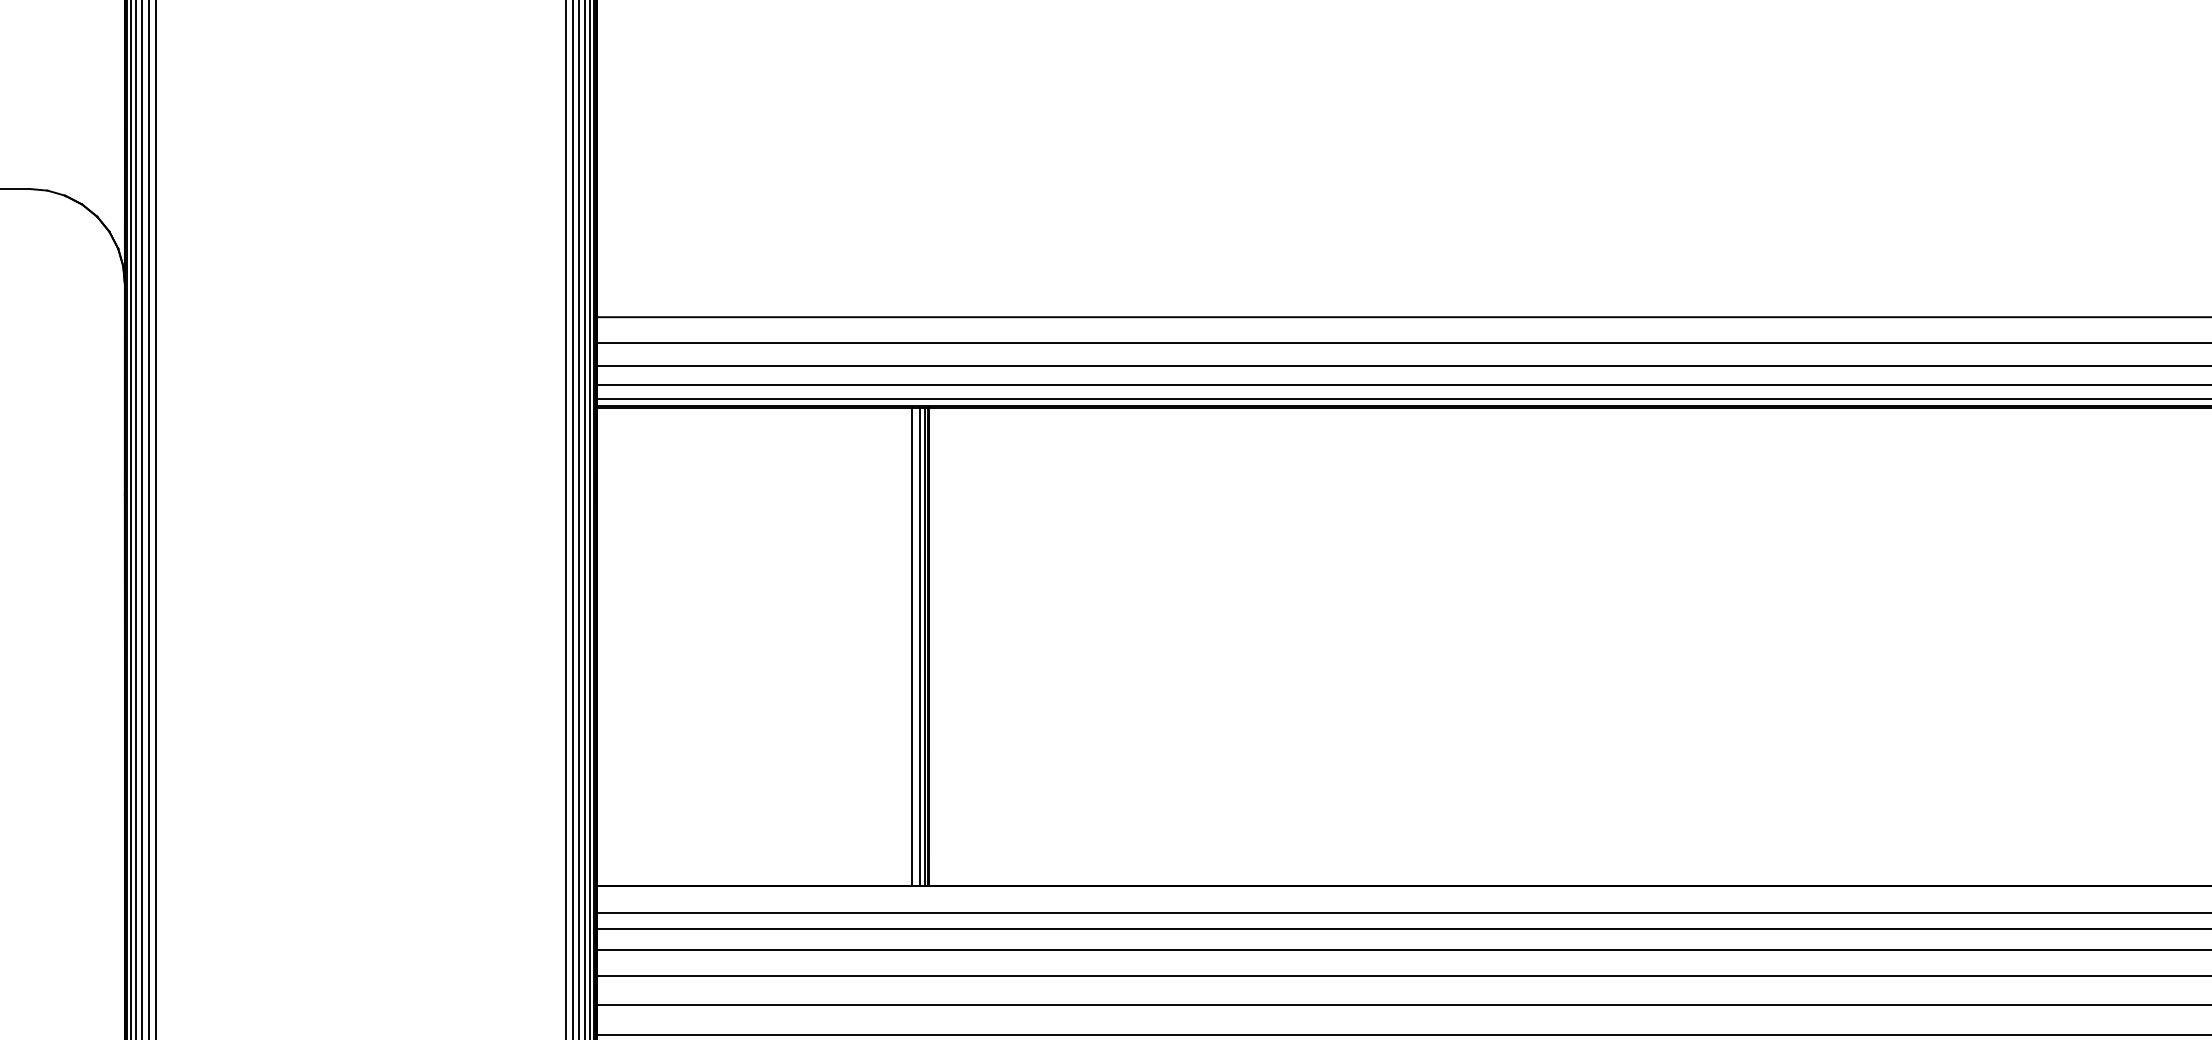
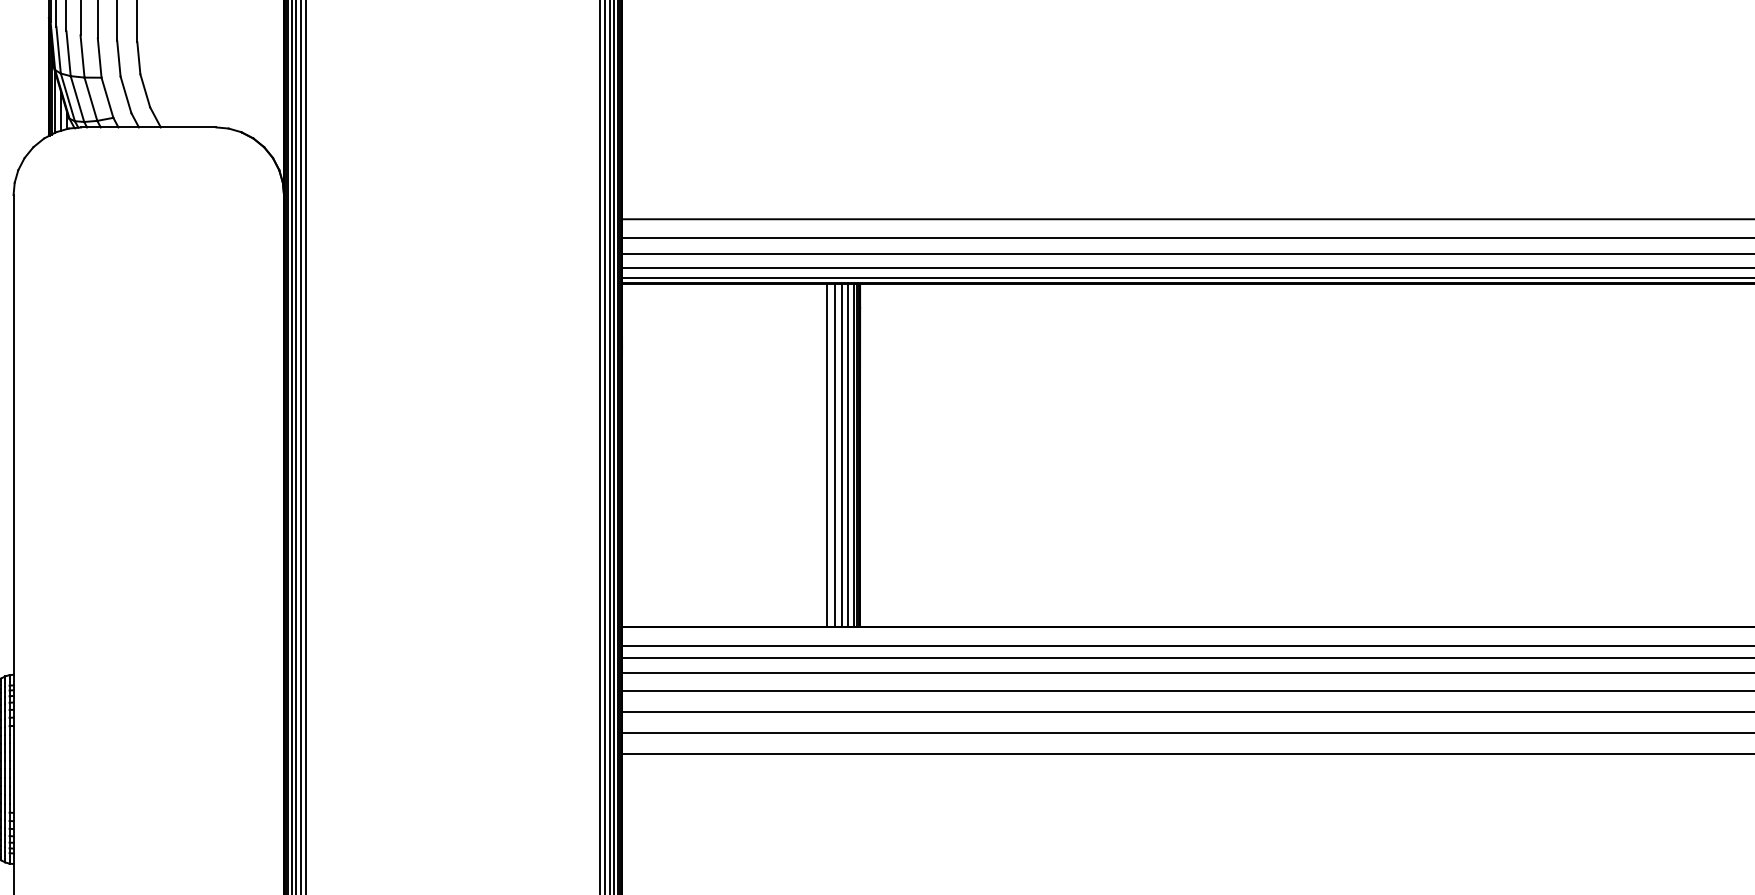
line: (881, 646) -> (826, 455), added
line: (892, 646) -> (834, 455), added
line: (902, 646) -> (841, 455), added

